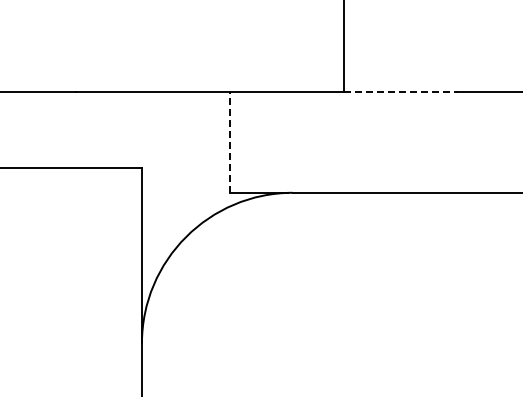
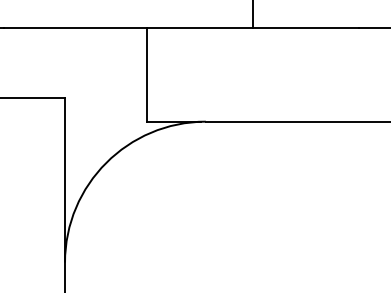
line: (400, 92) -> (306, 28), dashed -> solid
line: (229, 142) -> (146, 74), dashed -> solid

